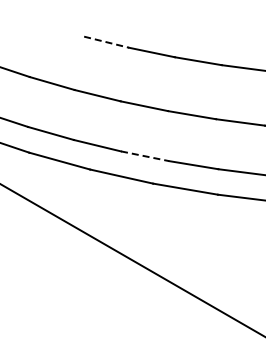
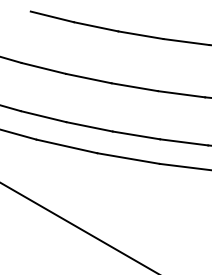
line: (107, 42) -> (53, 17), dashed -> solid
line: (145, 156) -> (89, 127), dashed -> solid

